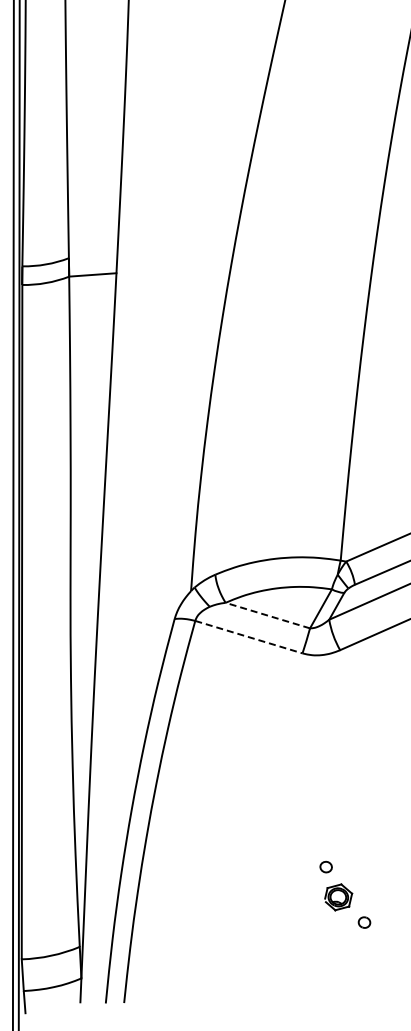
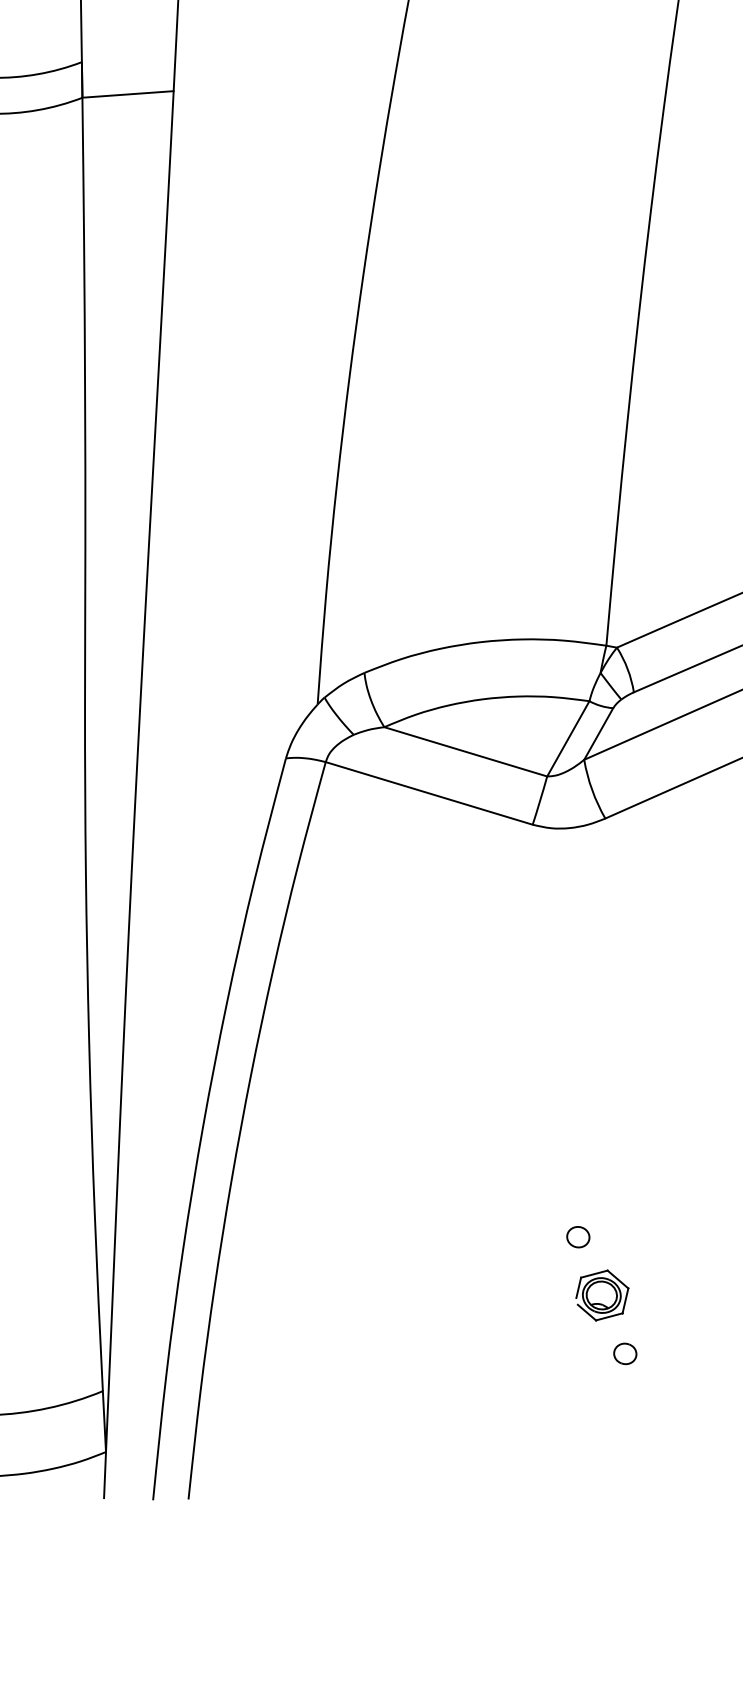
line: (267, 615) -> (465, 751), dashed -> solid
line: (249, 637) -> (430, 794), dashed -> solid
part: (364, 922) -> (625, 1353), moved

